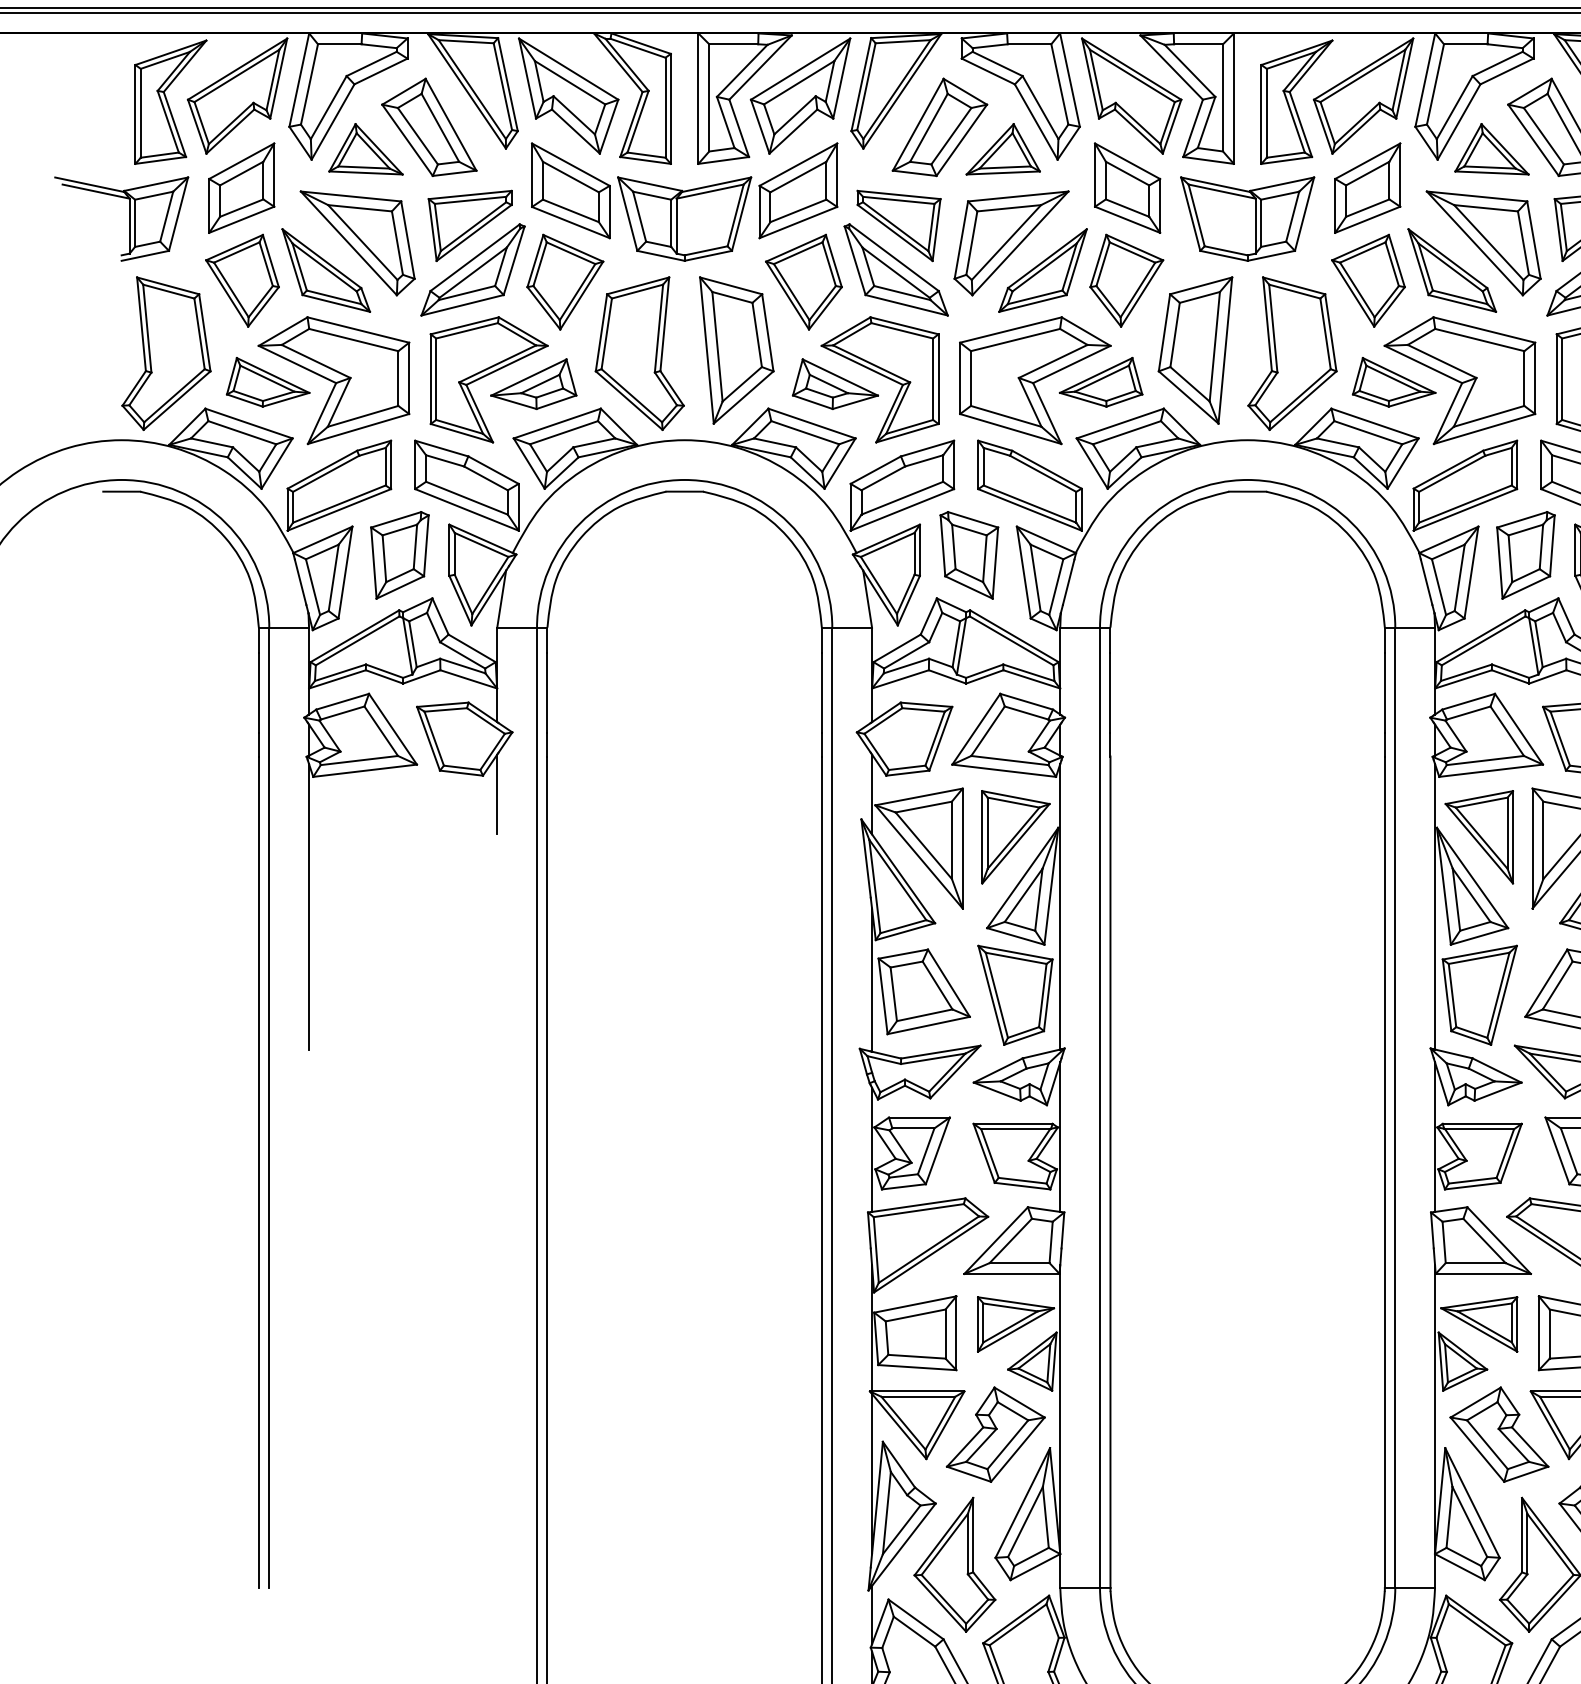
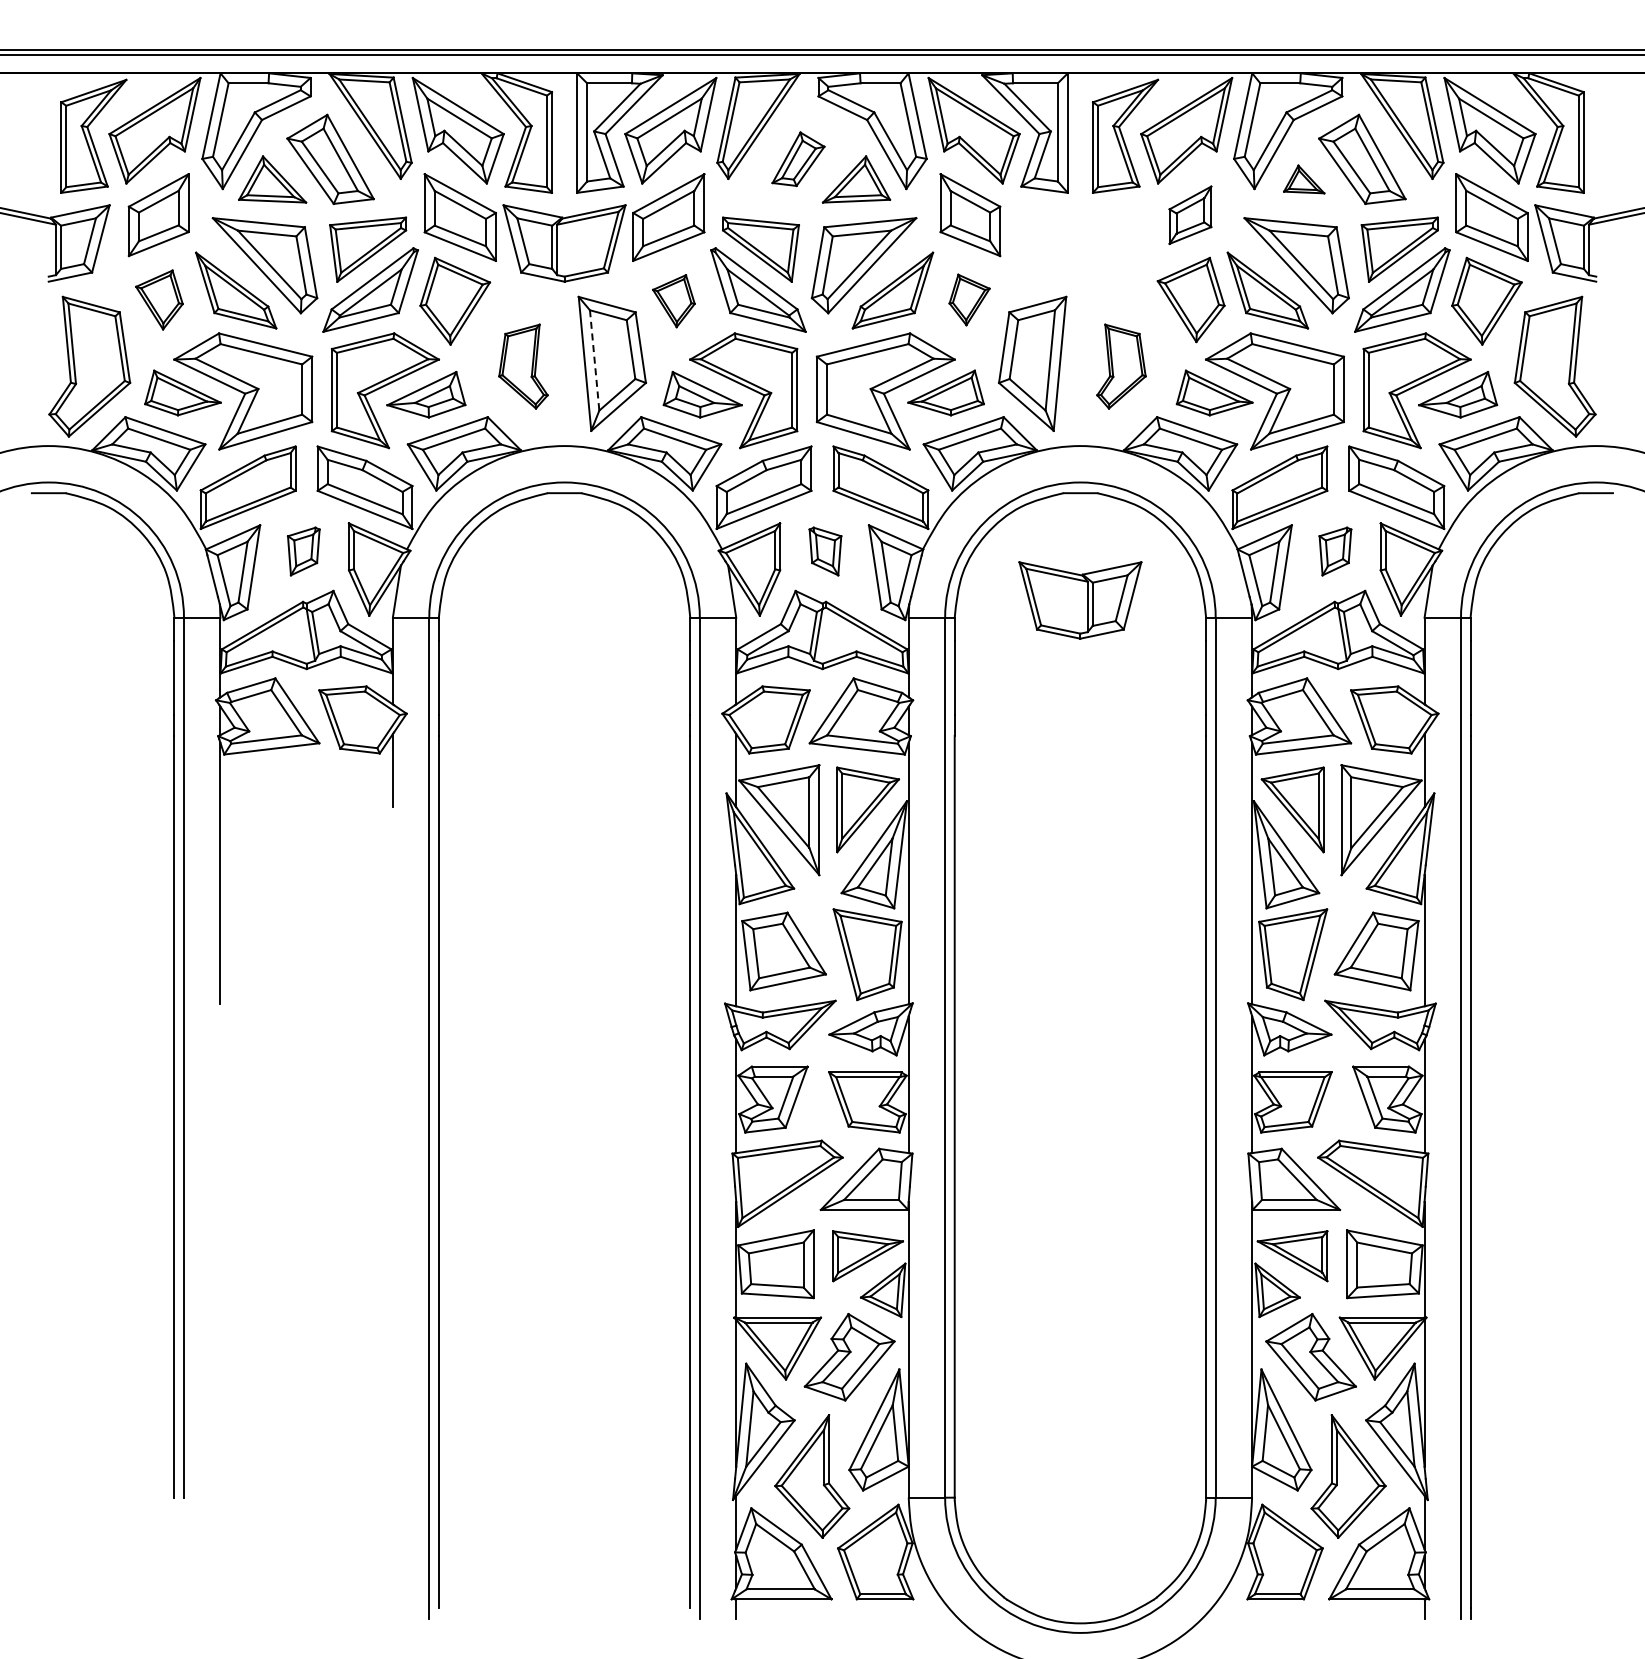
part: (939, 126) -> (798, 158), size x0.6
part: (1491, 149) -> (1303, 179), size x0.6
part: (1367, 188) -> (1190, 215), size x0.7
part: (1247, 219) -> (1080, 600), moved
part: (242, 280) -> (159, 299), size x0.7
part: (1126, 280) -> (969, 299), size x0.6
part: (803, 281) -> (673, 300), size x0.6
line: (717, 346) -> (594, 360), solid -> dashed
part: (639, 353) -> (523, 366), size x0.6
part: (1292, 353) -> (1121, 366), size x0.6
part: (399, 555) -> (303, 551), size x0.6
part: (969, 555) -> (825, 551), size x0.6
part: (1526, 555) -> (1335, 551), size x0.6

